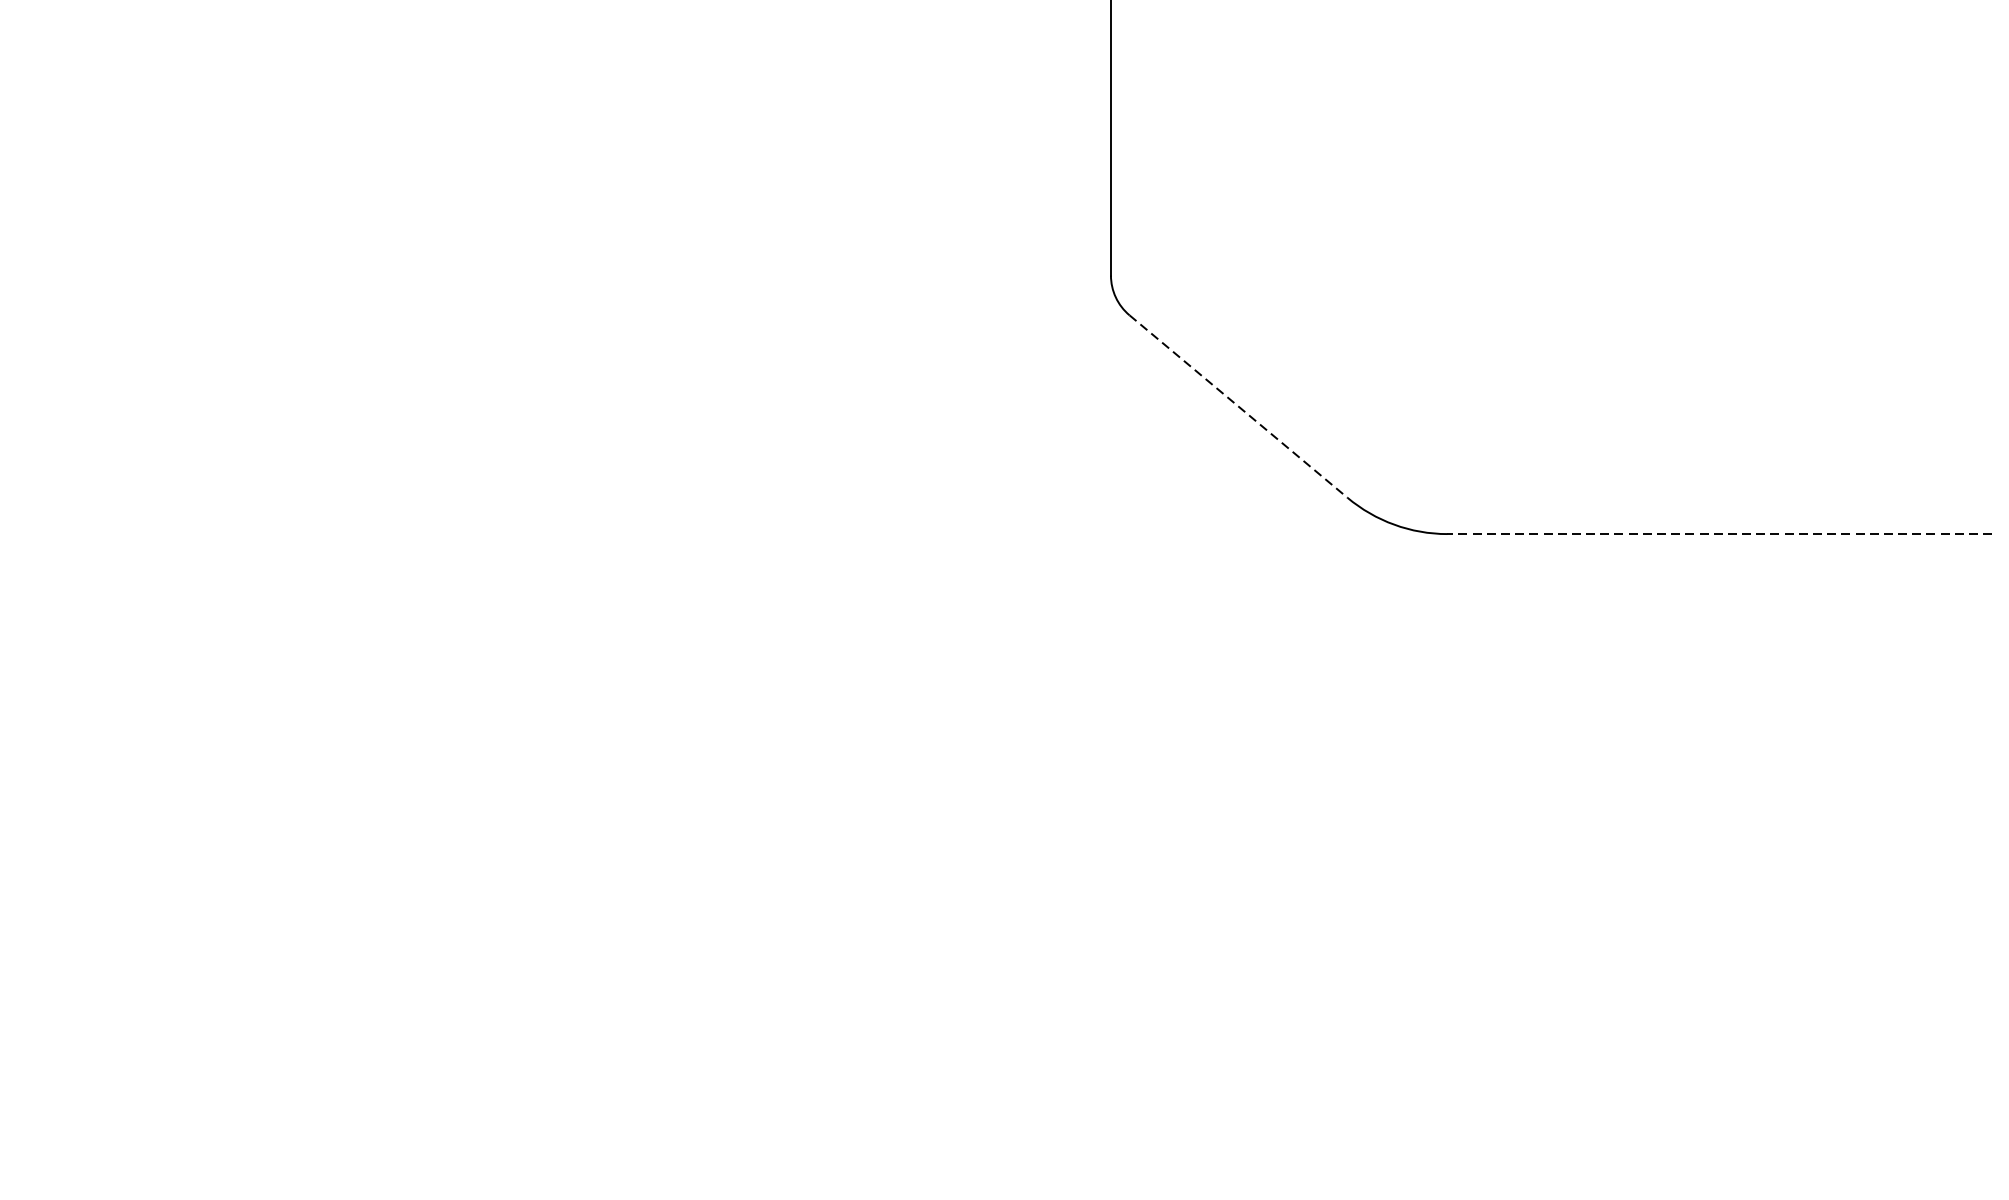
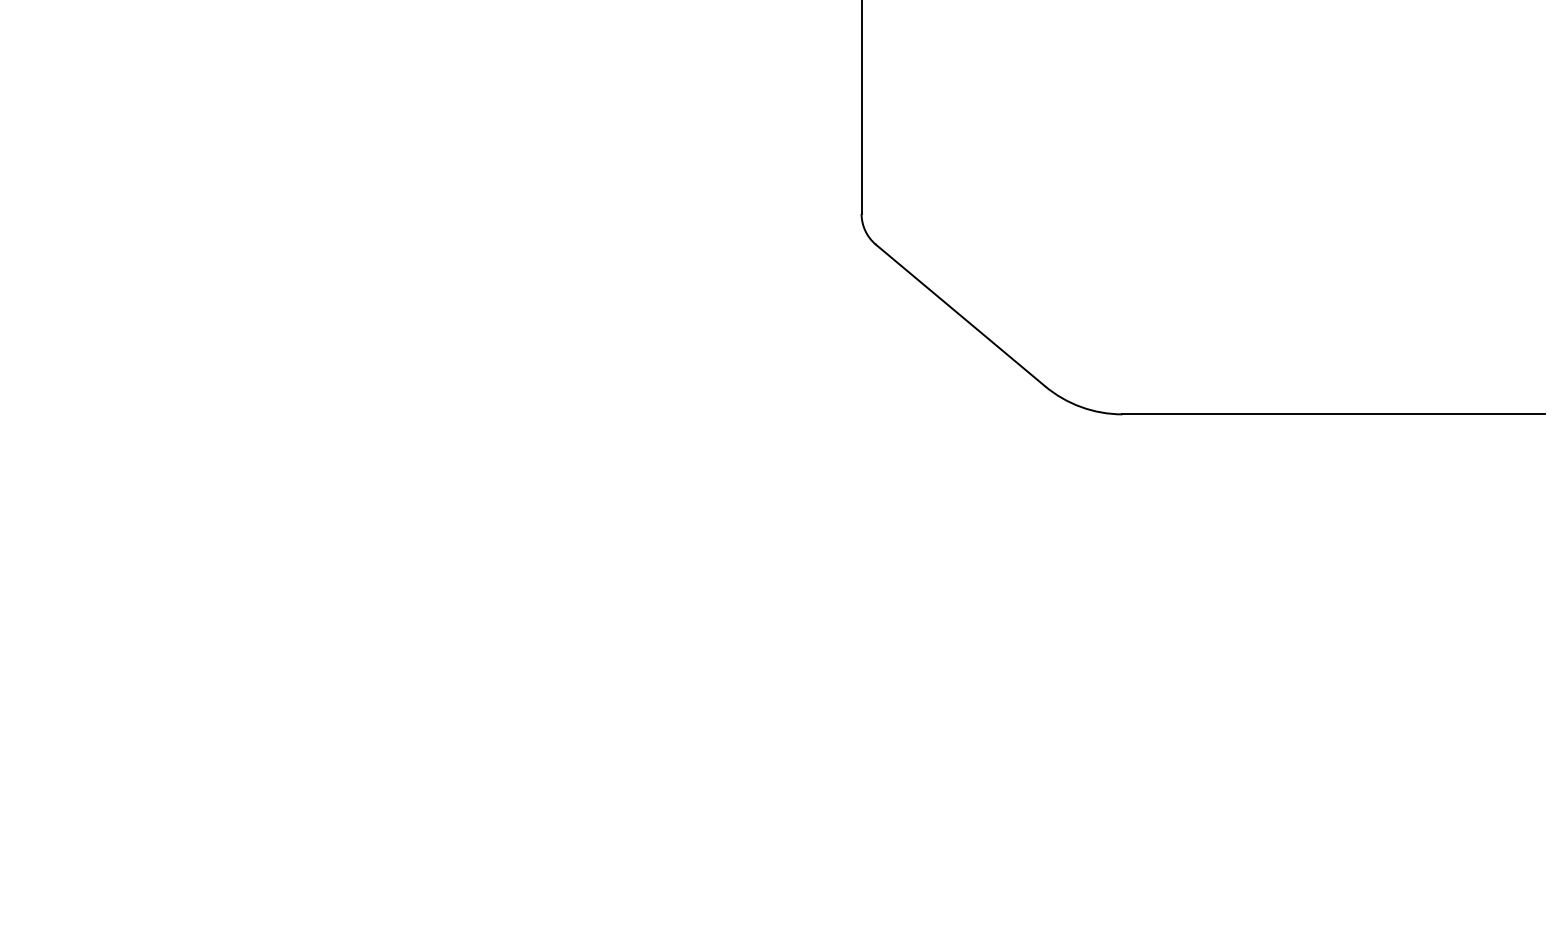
line: (1238, 406) -> (960, 315), dashed -> solid
line: (1719, 534) -> (1333, 414), dashed -> solid

